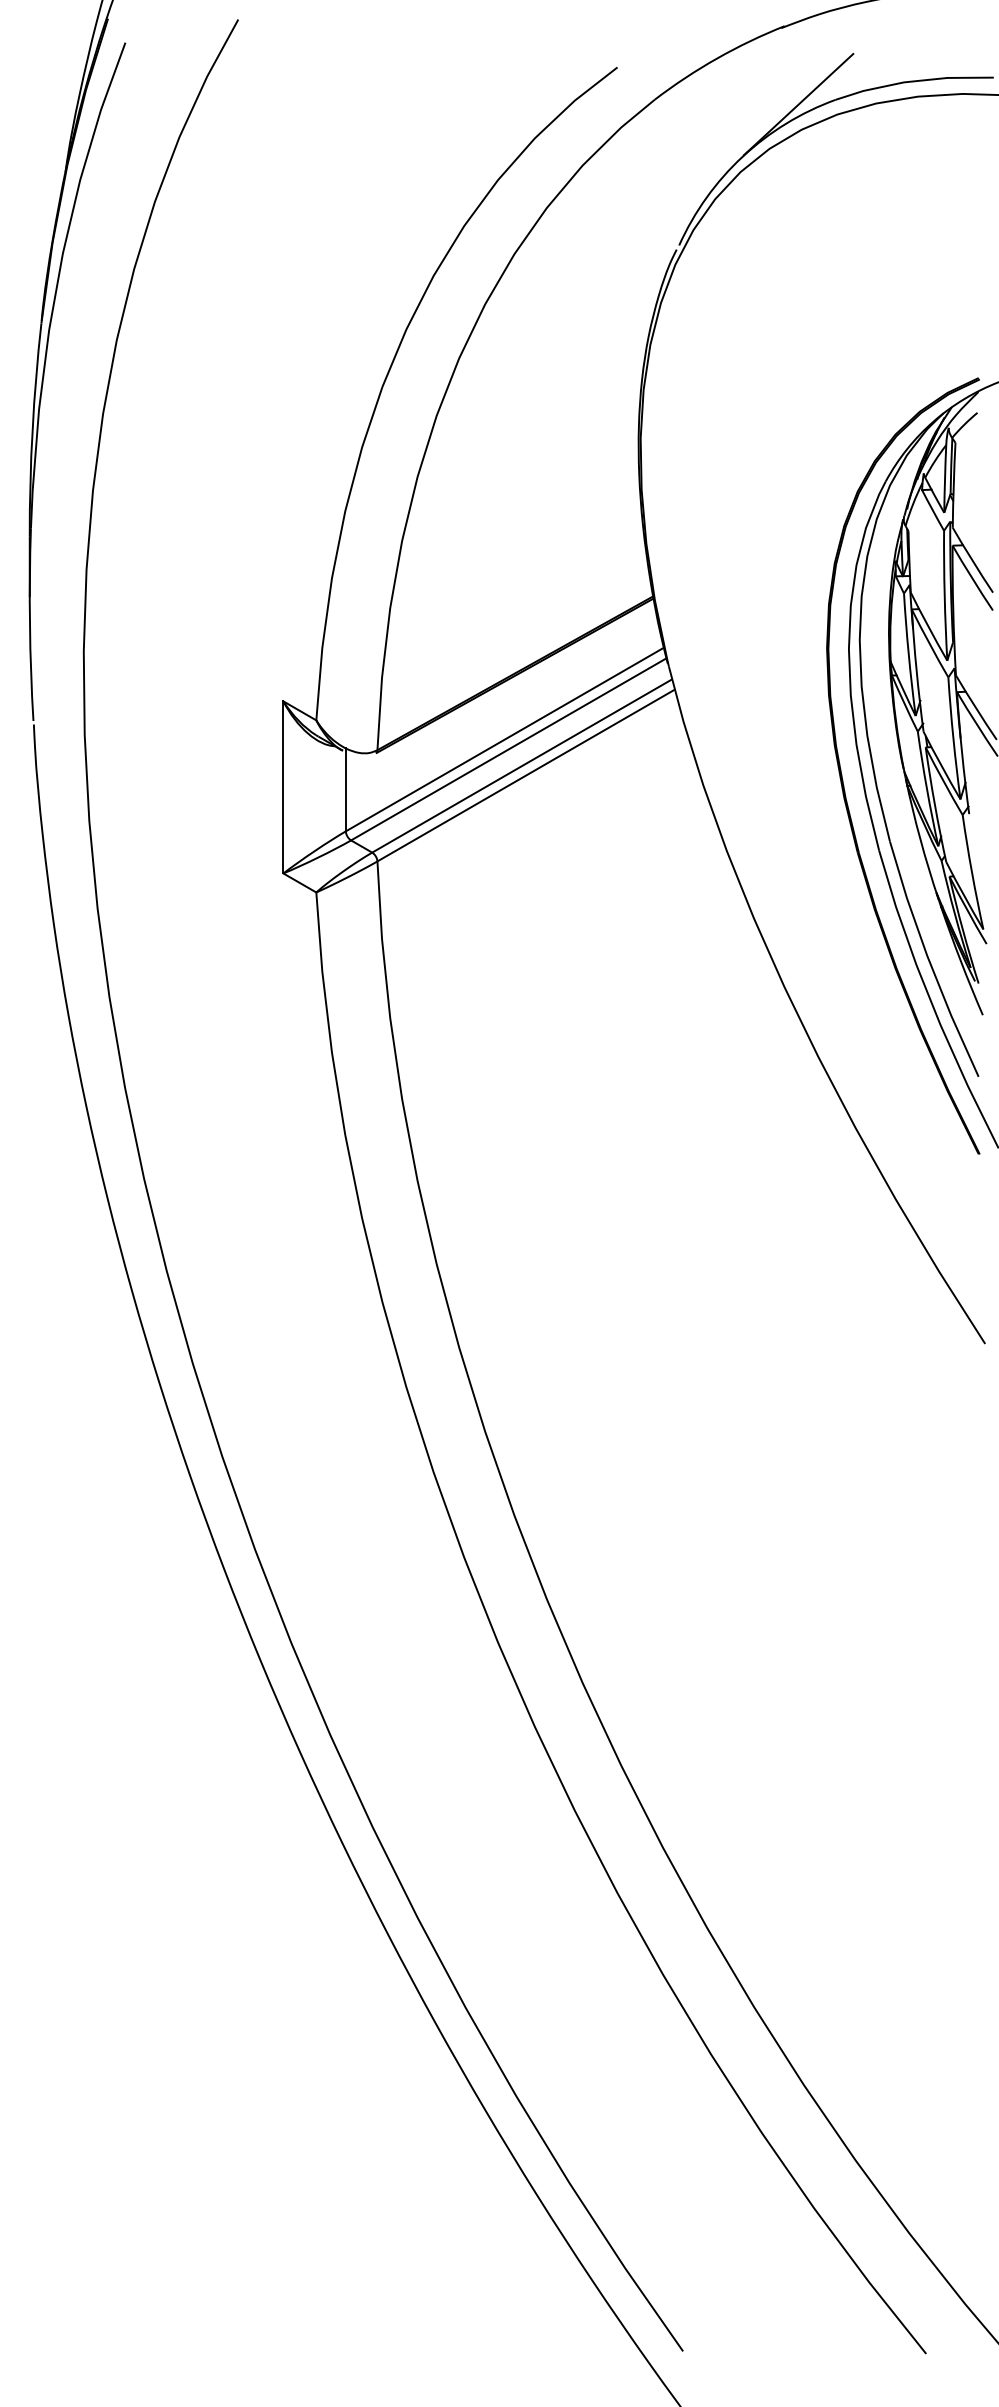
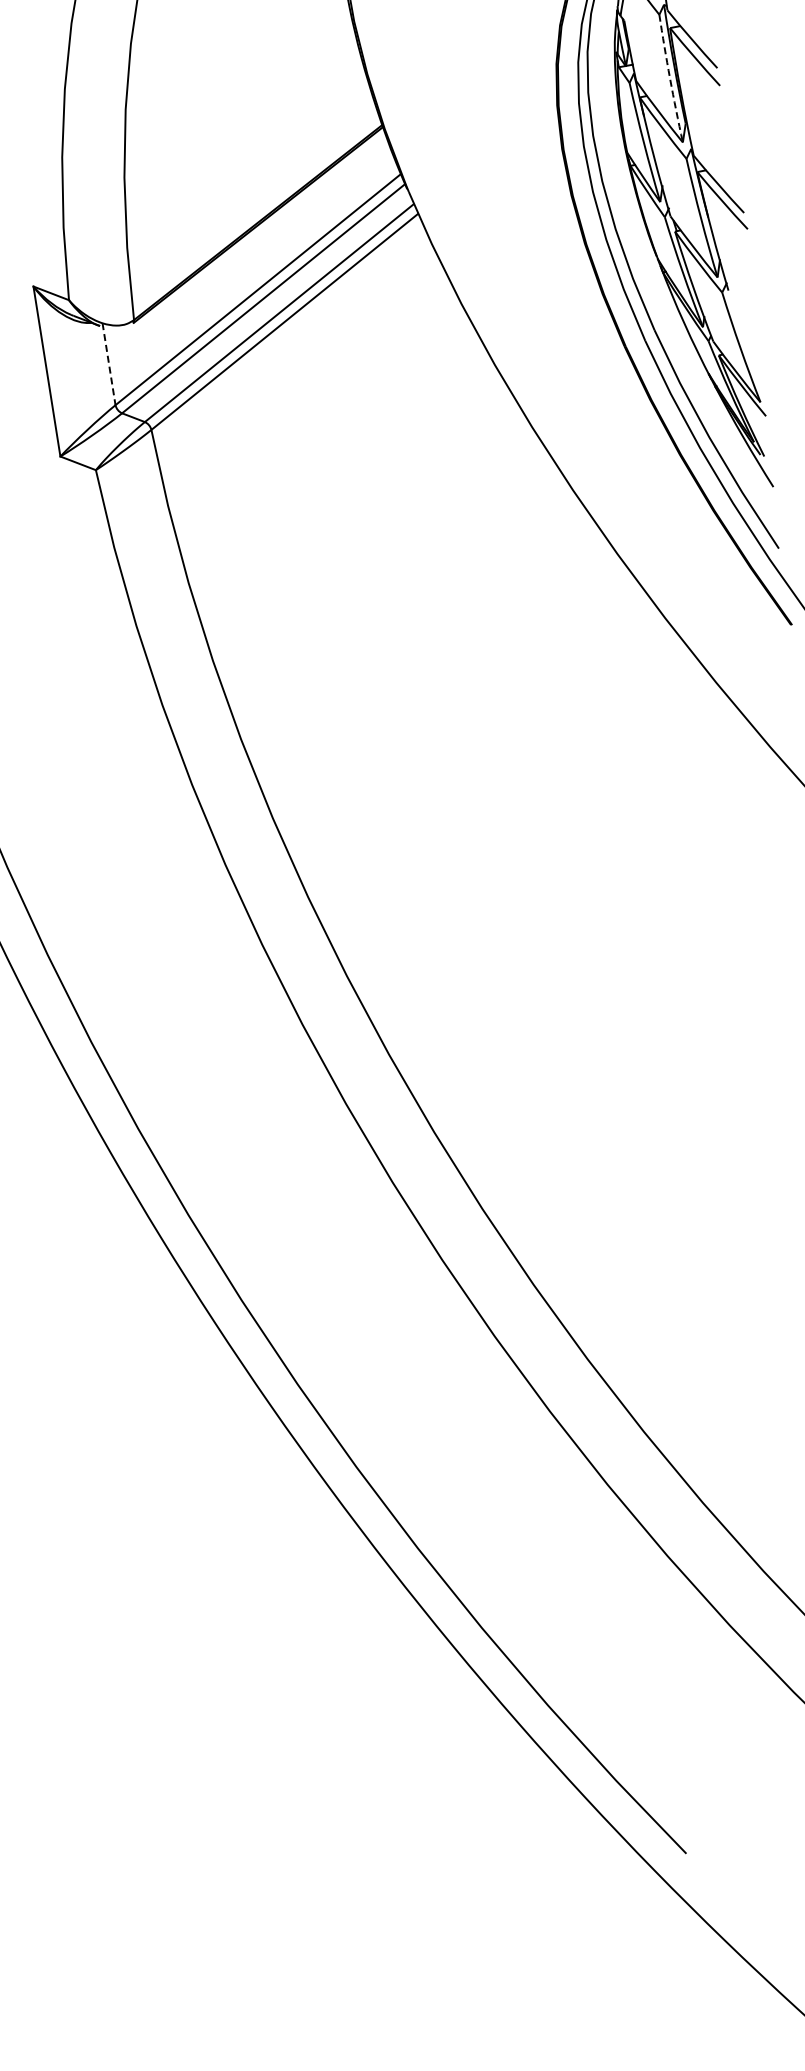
arc: (944, 595) -> (669, 78), solid -> dashed
line: (345, 790) -> (108, 364), solid -> dashed

